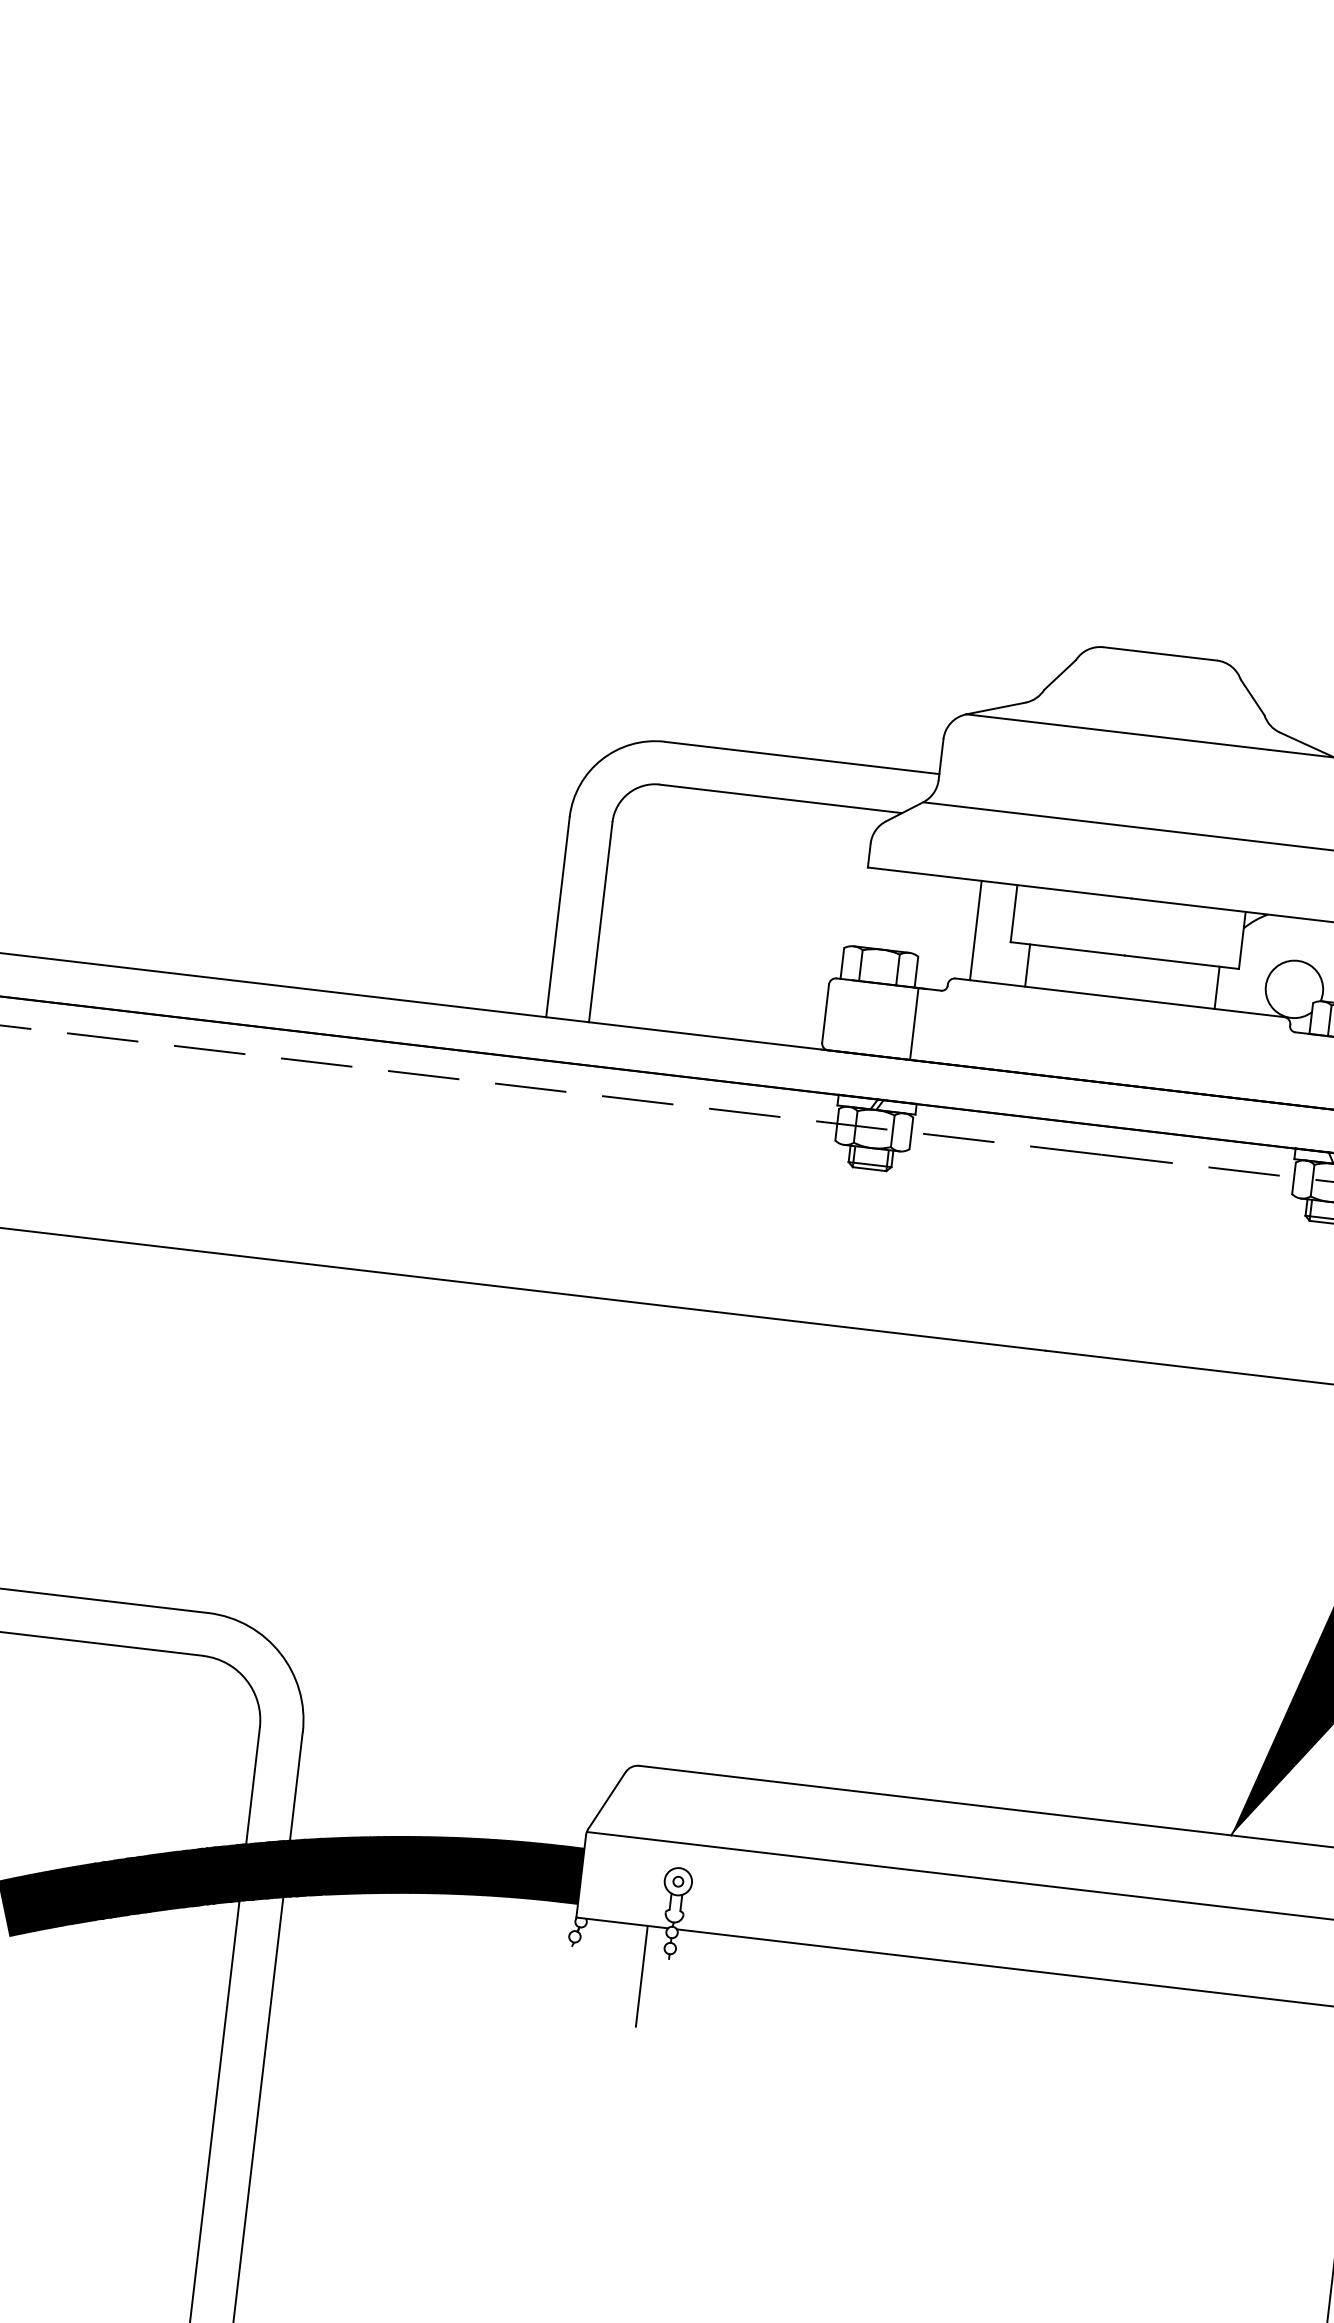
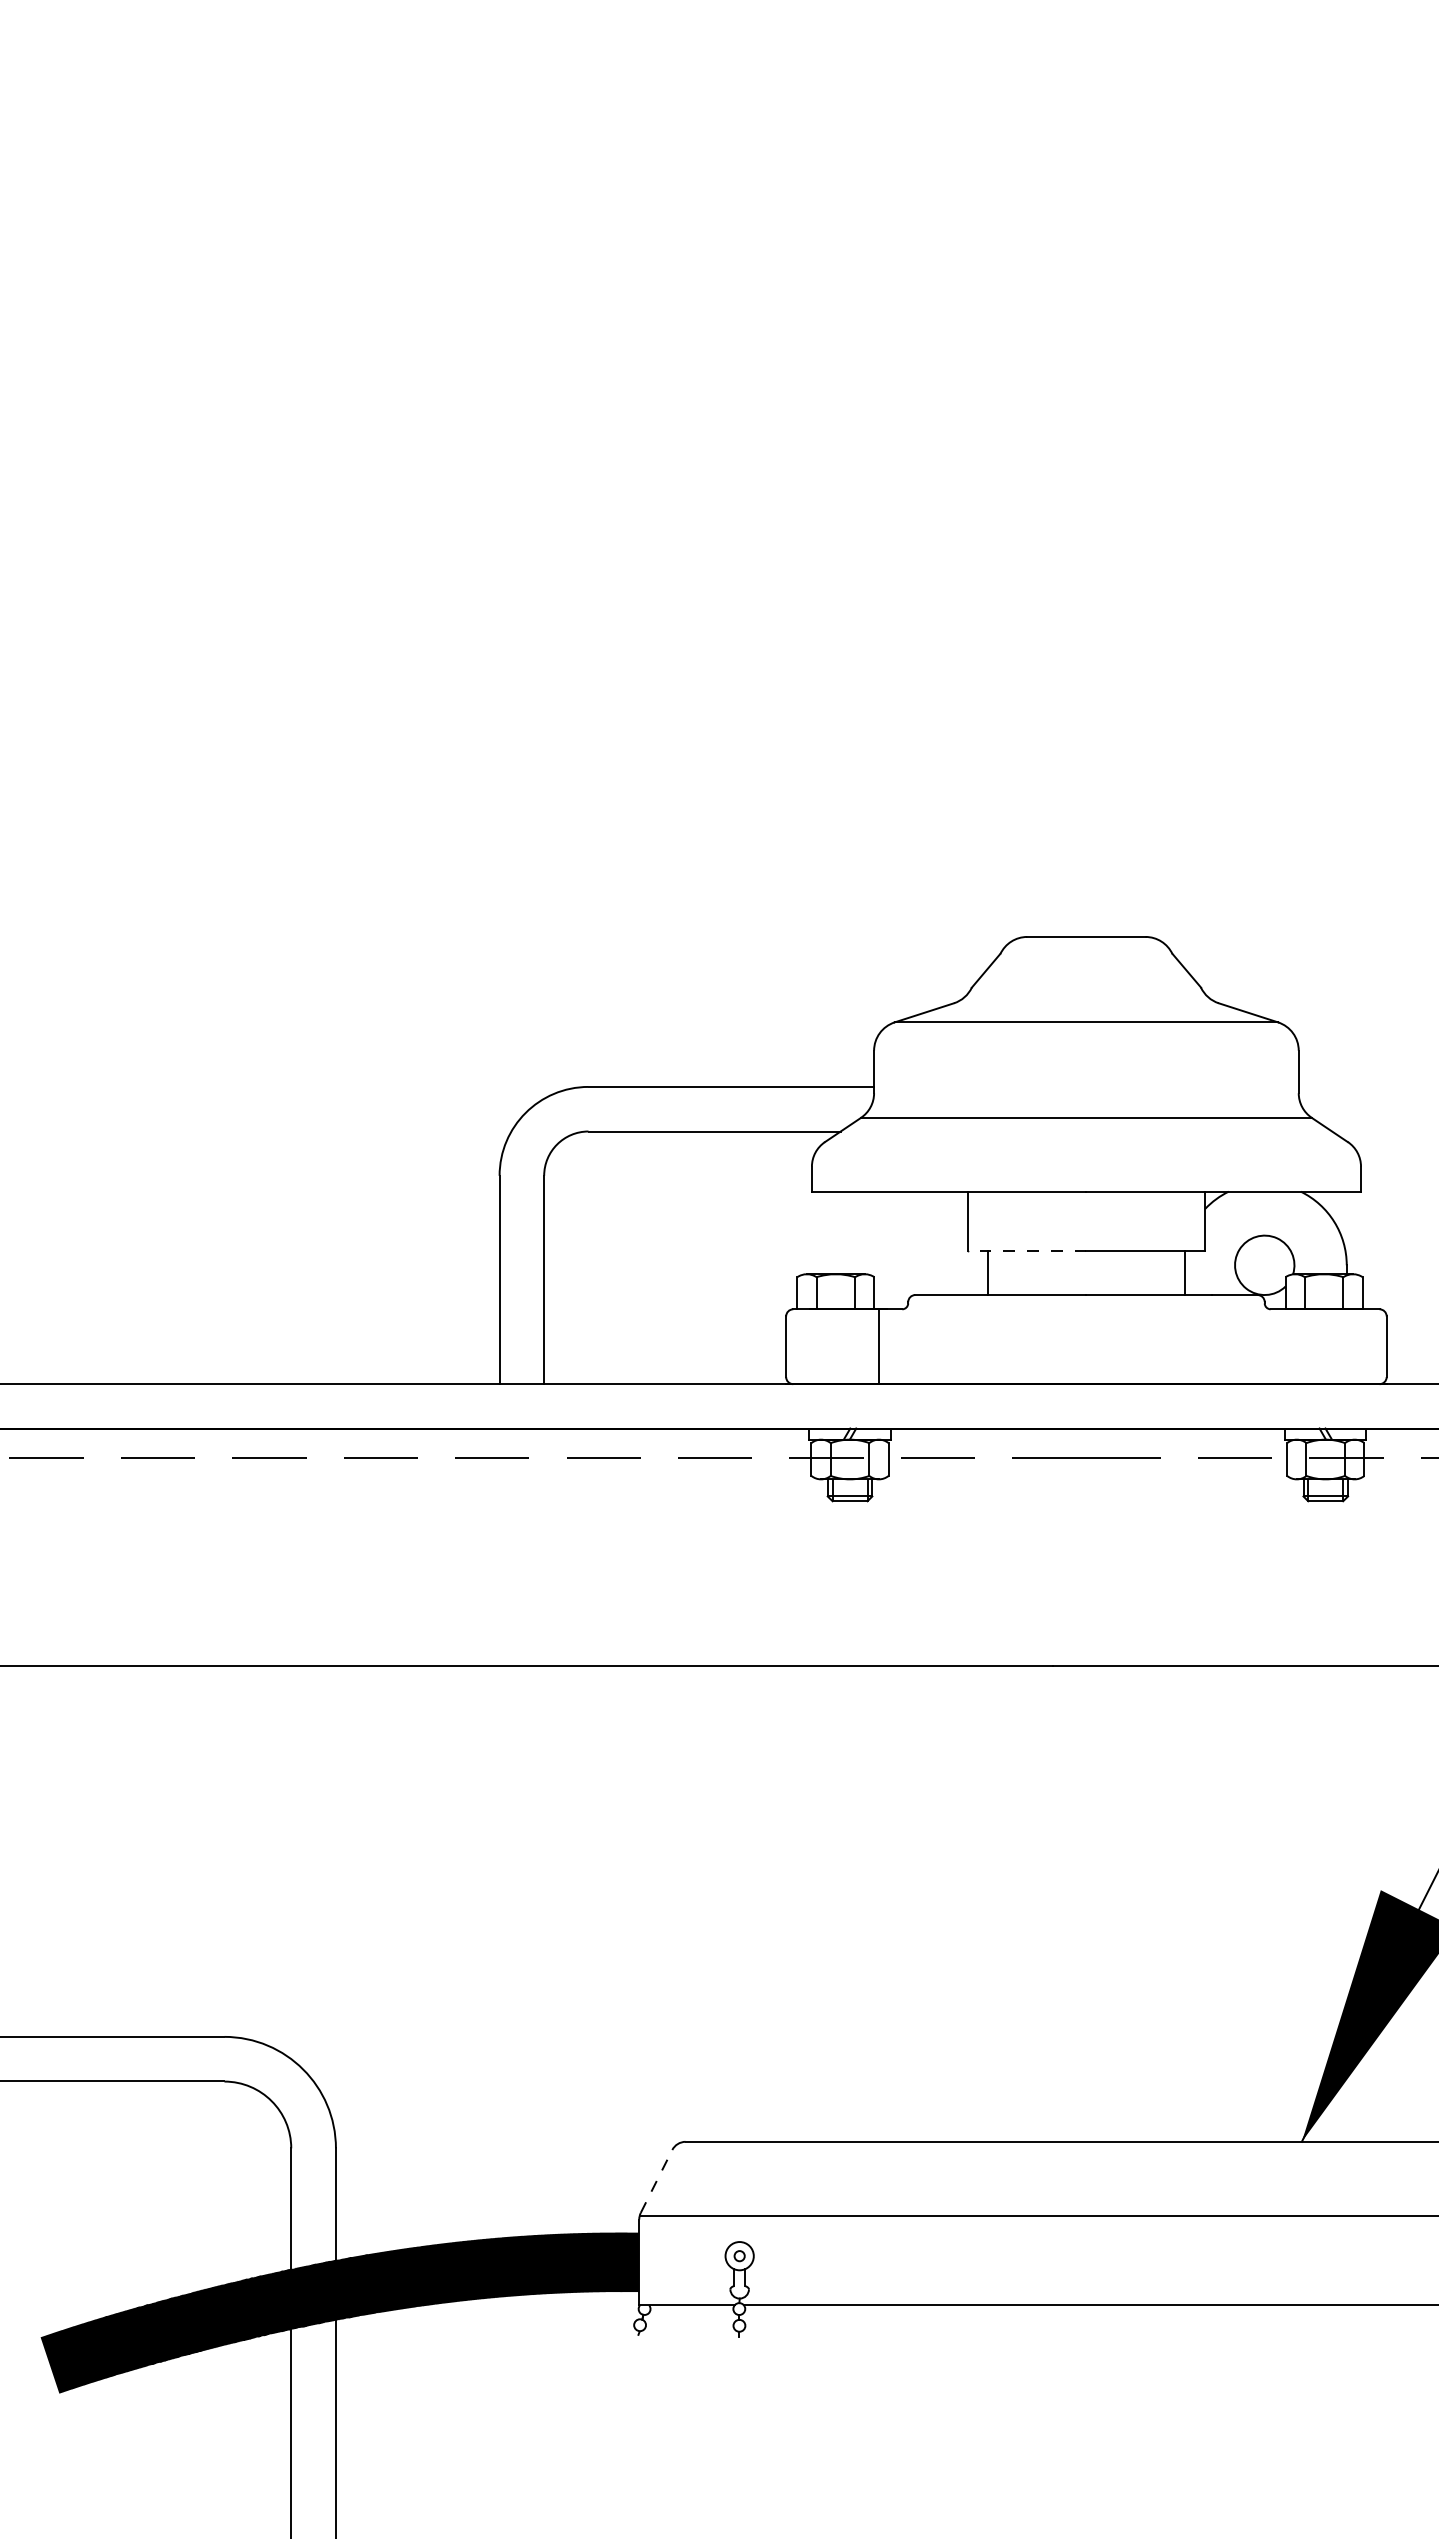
line: (975, 930) -> (930, 1243), removed
line: (1067, 949) -> (1026, 1251), solid -> dashed
line: (606, 1800) -> (656, 2181), solid -> dashed
line: (641, 1976) -> (713, 2357), removed

